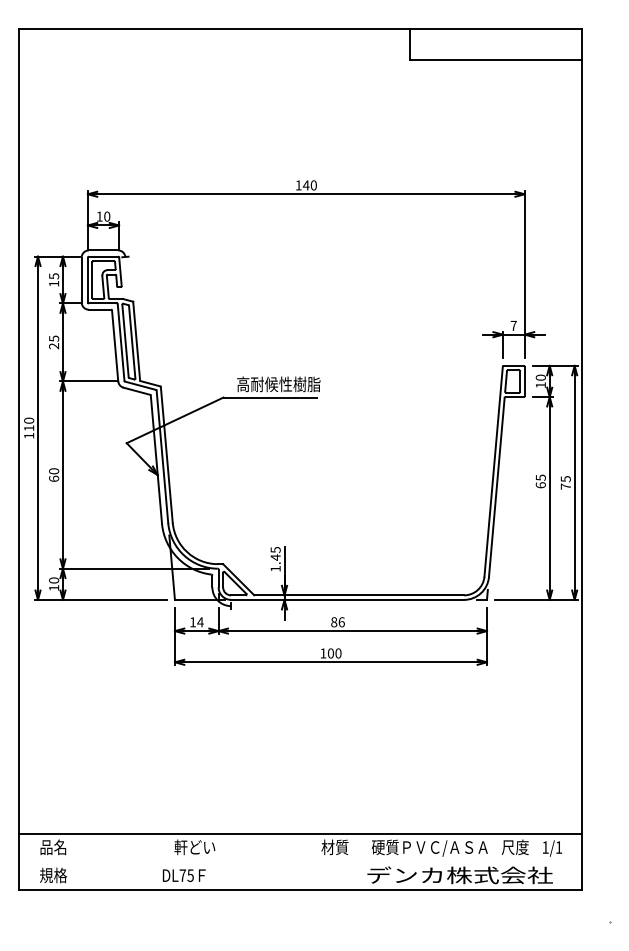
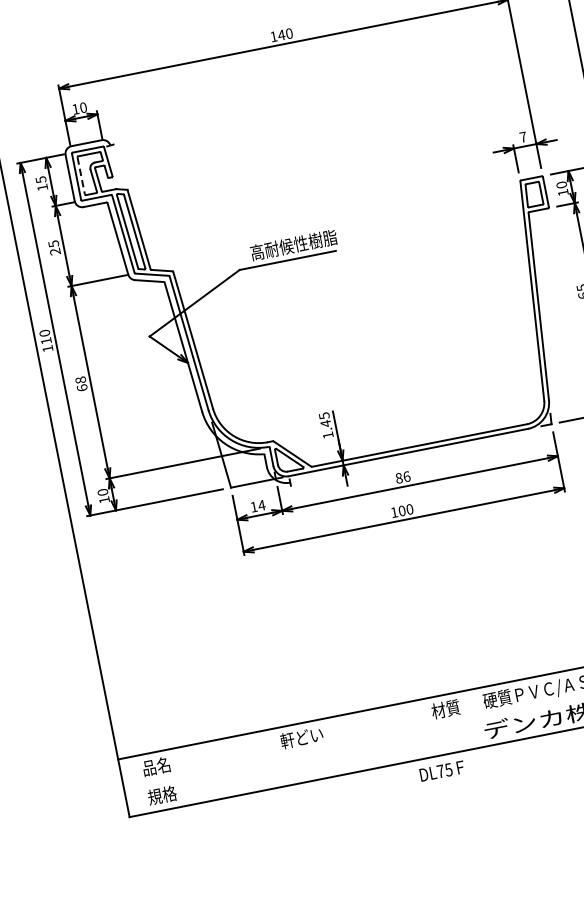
line: (92, 280) -> (81, 176), solid -> dashed
text: (53, 471) -> (80, 380), 60 -> 68
text: (183, 875) -> (441, 771), moved

